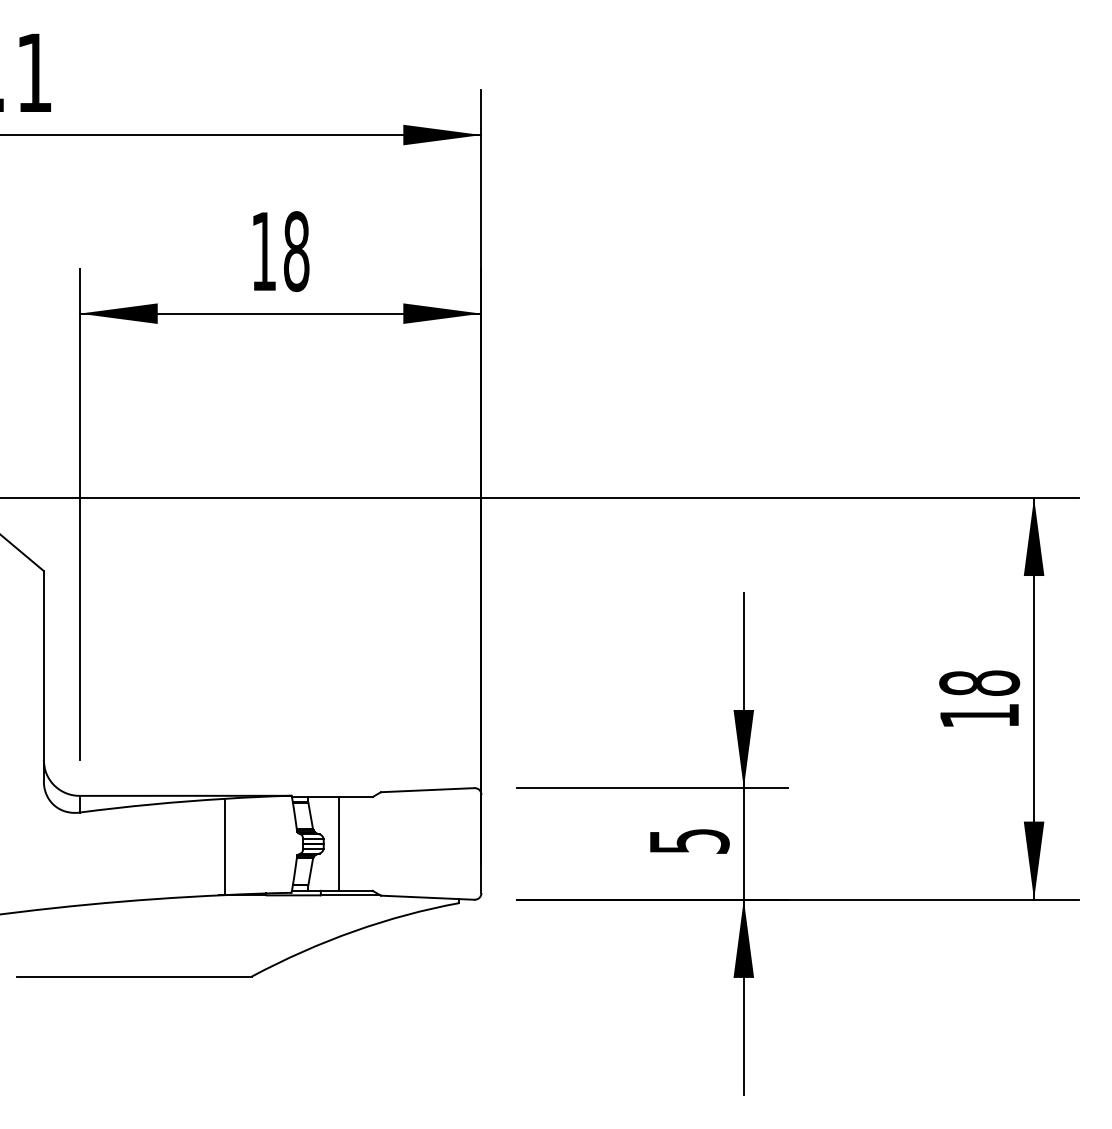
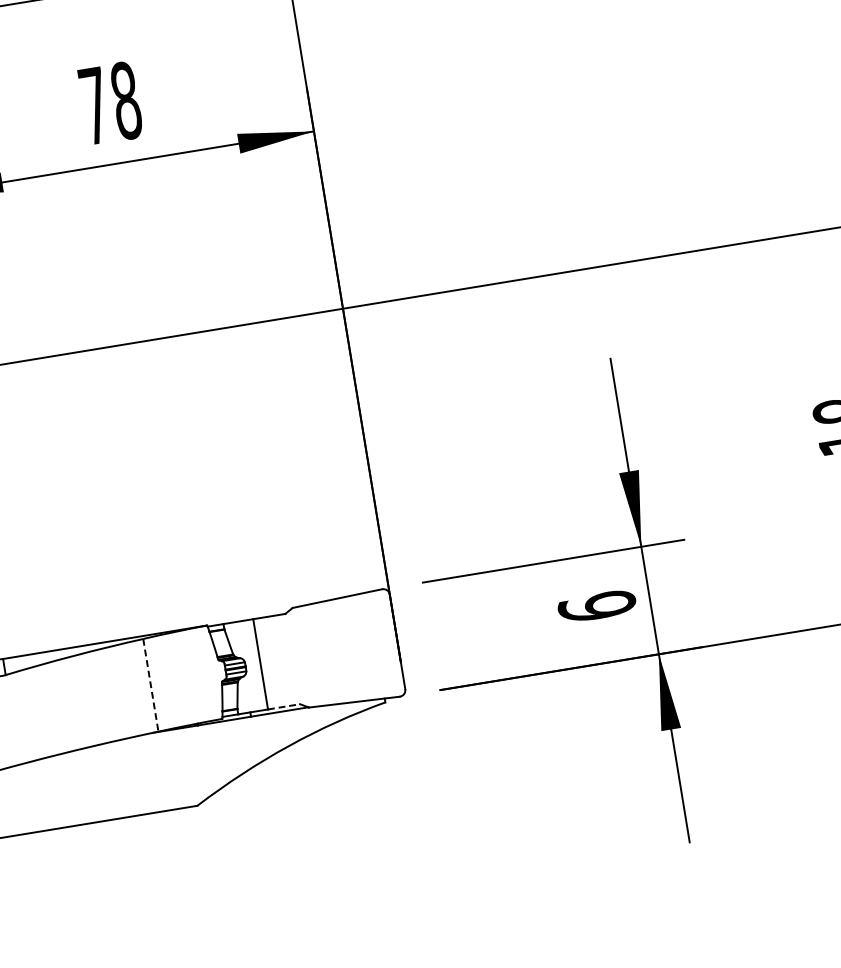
text: (263, 251) -> (94, 105), 18 -> 78
text: (688, 841) -> (596, 606), 5 -> 6
line: (224, 847) -> (150, 685), solid -> dashed
line: (355, 890) -> (283, 706), solid -> dashed

